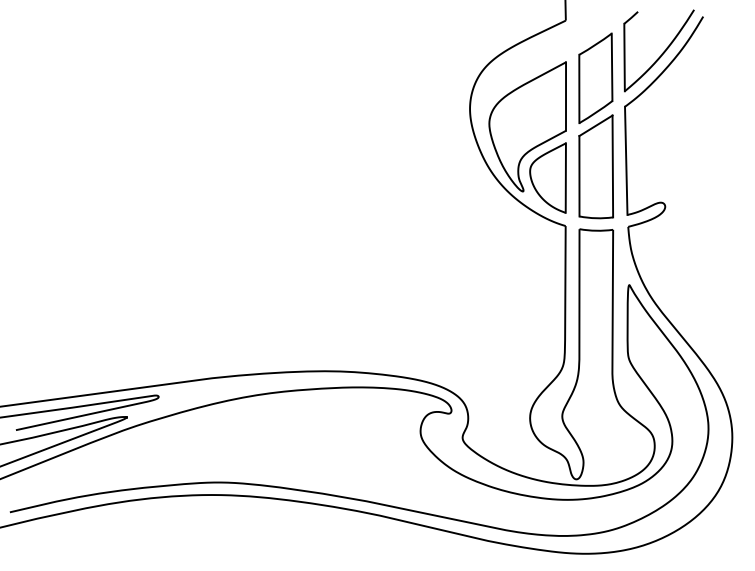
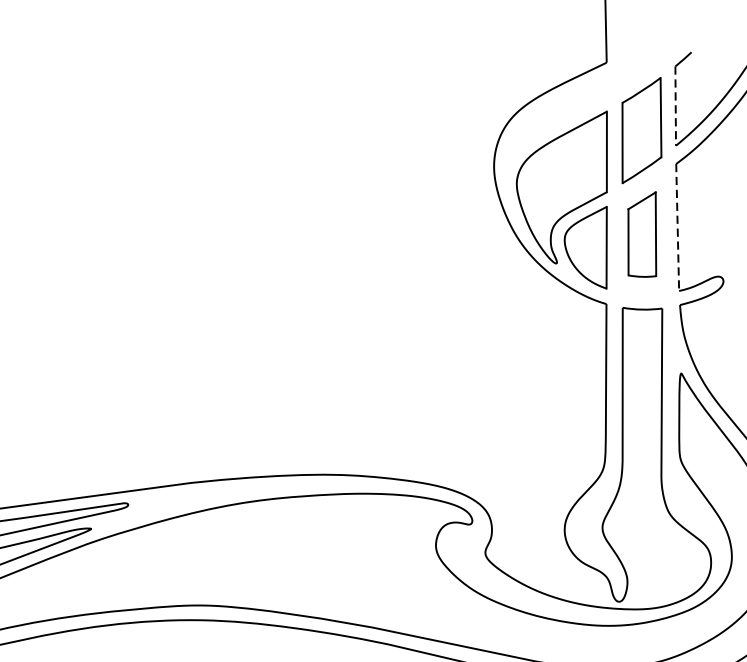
line: (624, 57) -> (675, 106), solid -> dashed
line: (626, 161) -> (677, 228), solid -> dashed
part: (595, 166) -> (641, 234), size x0.7

